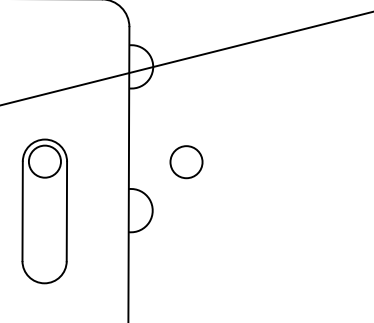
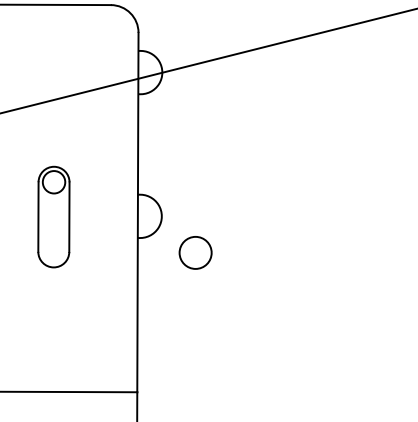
circle: (186, 161) -> (195, 252), moved
part: (44, 210) -> (53, 216), size x0.7

